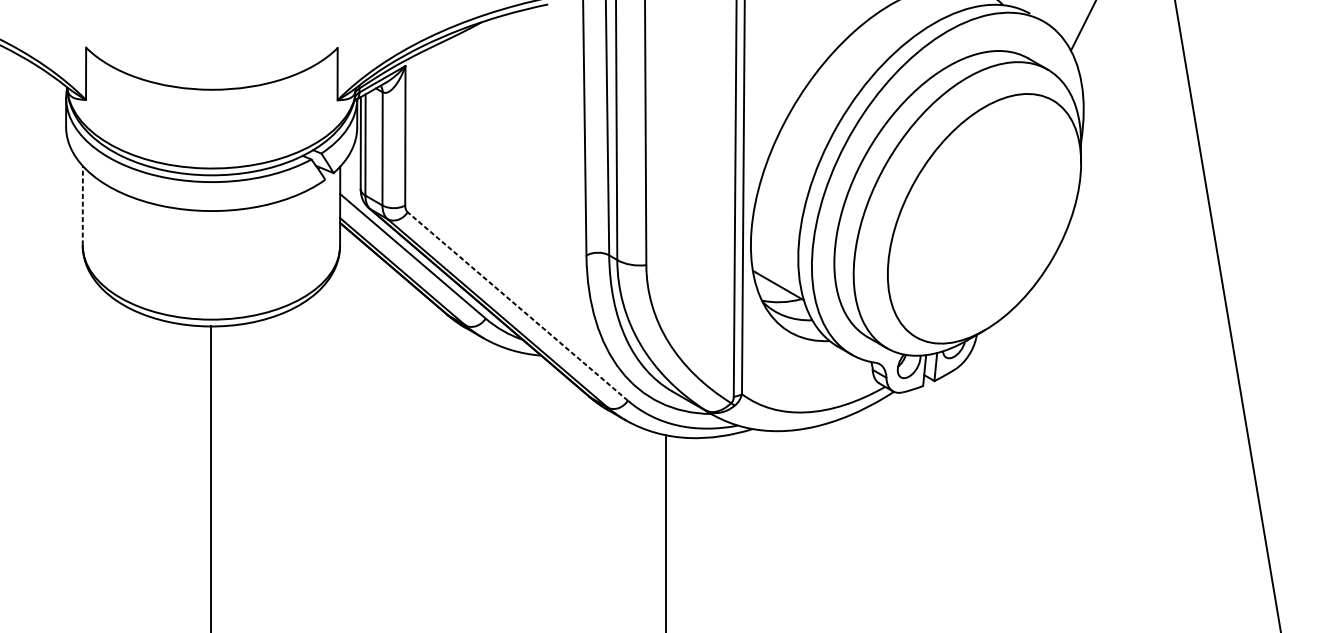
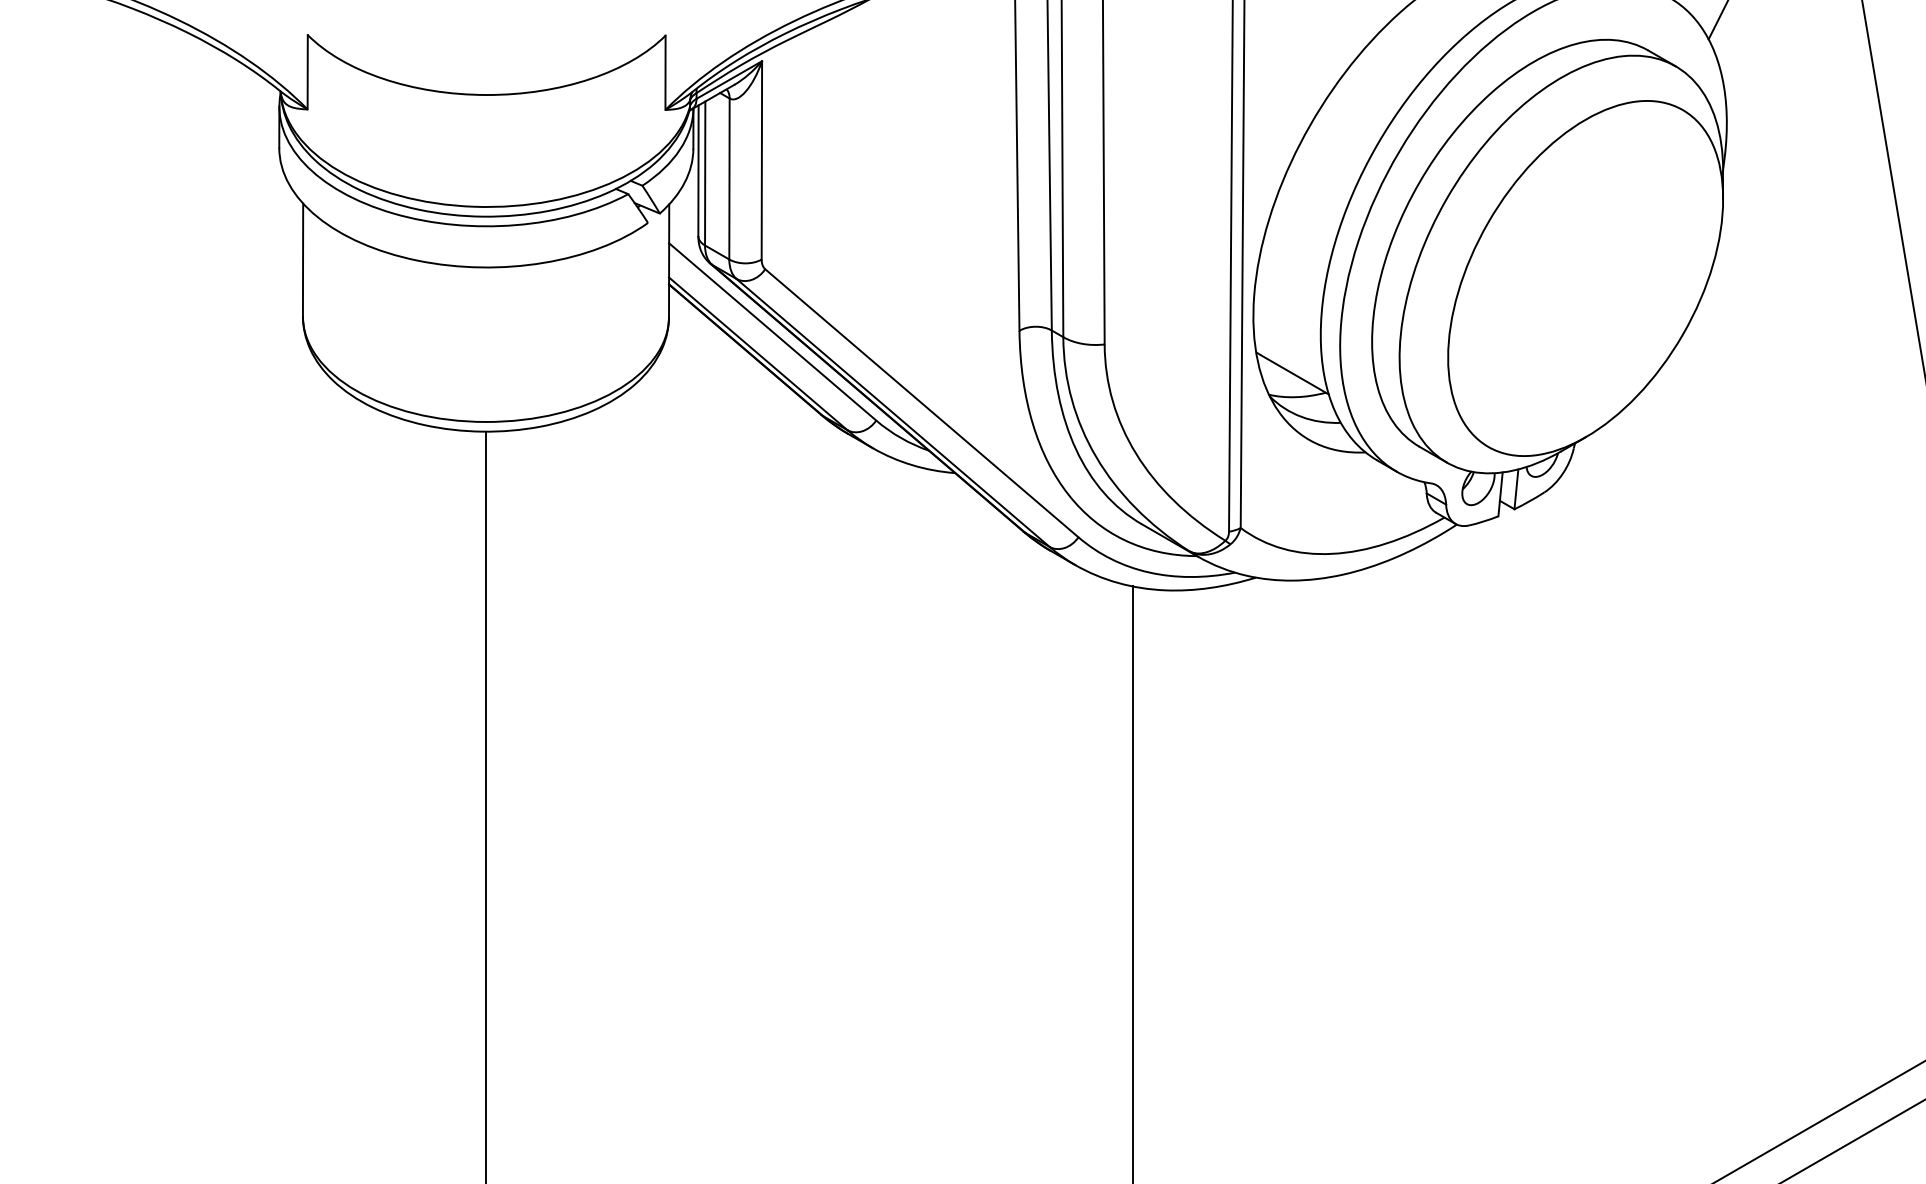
line: (83, 205) -> (303, 259), dashed -> solid
line: (517, 305) -> (921, 402), dashed -> solid

